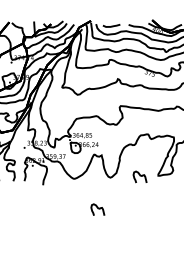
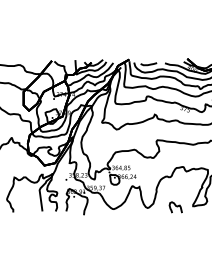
curve: (97, 208) -> (135, 237), removed

